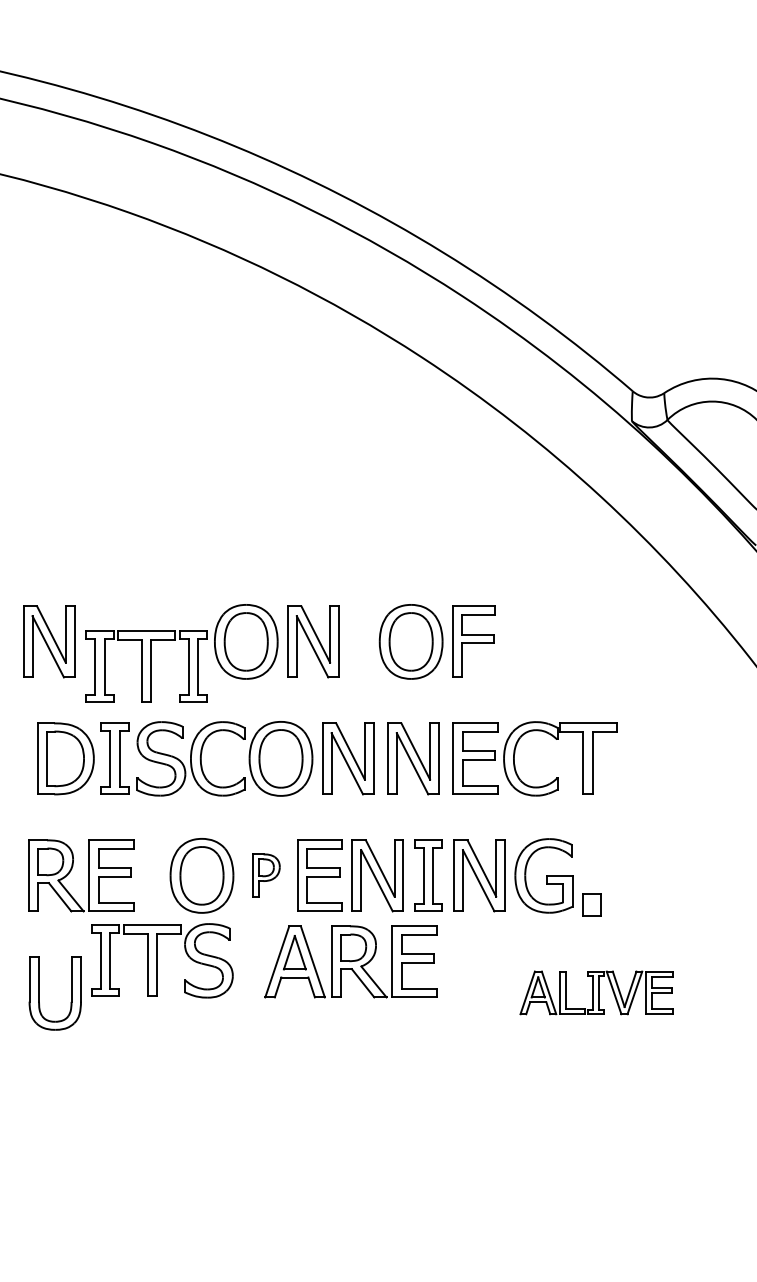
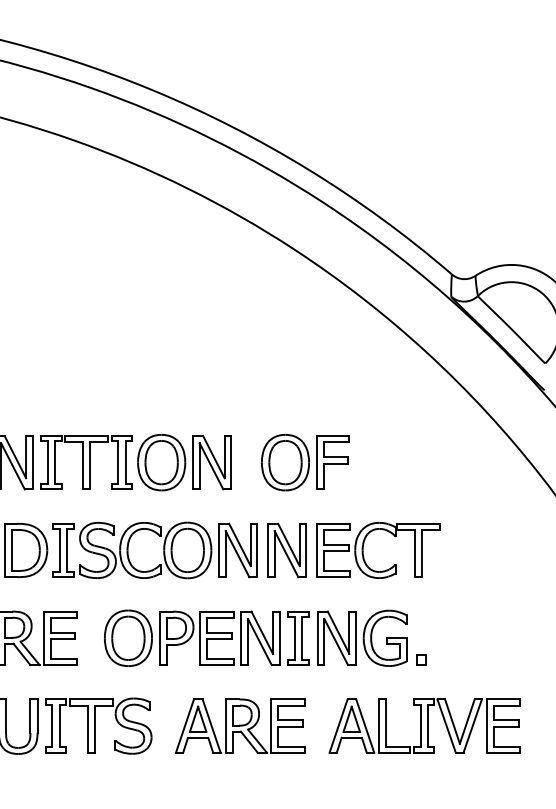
part: (146, 666) -> (86, 462), moved
part: (266, 875) -> (176, 638), size x1.67
part: (591, 904) -> (420, 659), size x0.62
part: (162, 960) -> (98, 725), moved
part: (350, 961) -> (239, 725), moved
part: (596, 992) -> (424, 725), size x1.67

